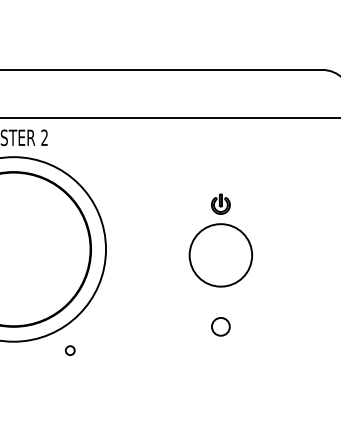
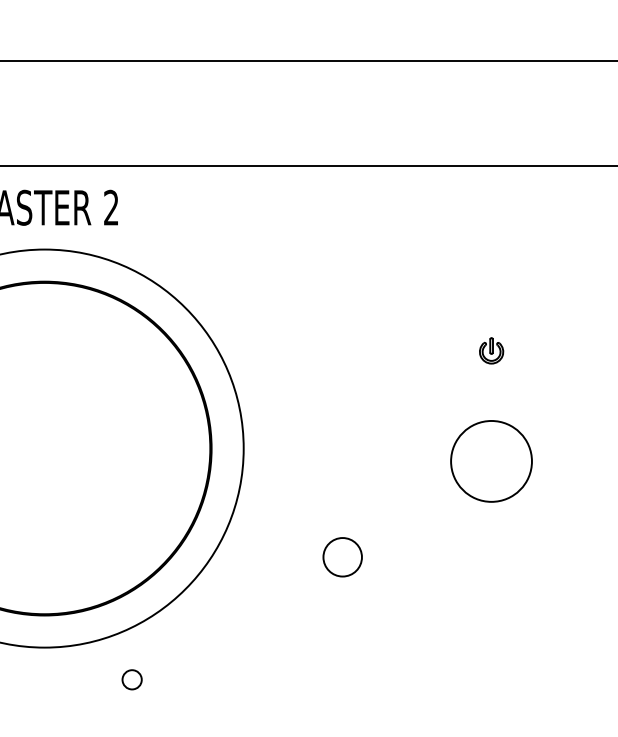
part: (220, 203) -> (490, 349), size x0.6
circle: (220, 255) -> (490, 461), size x0.6
circle: (220, 326) -> (341, 556), moved
circle: (69, 350) -> (130, 679), moved

